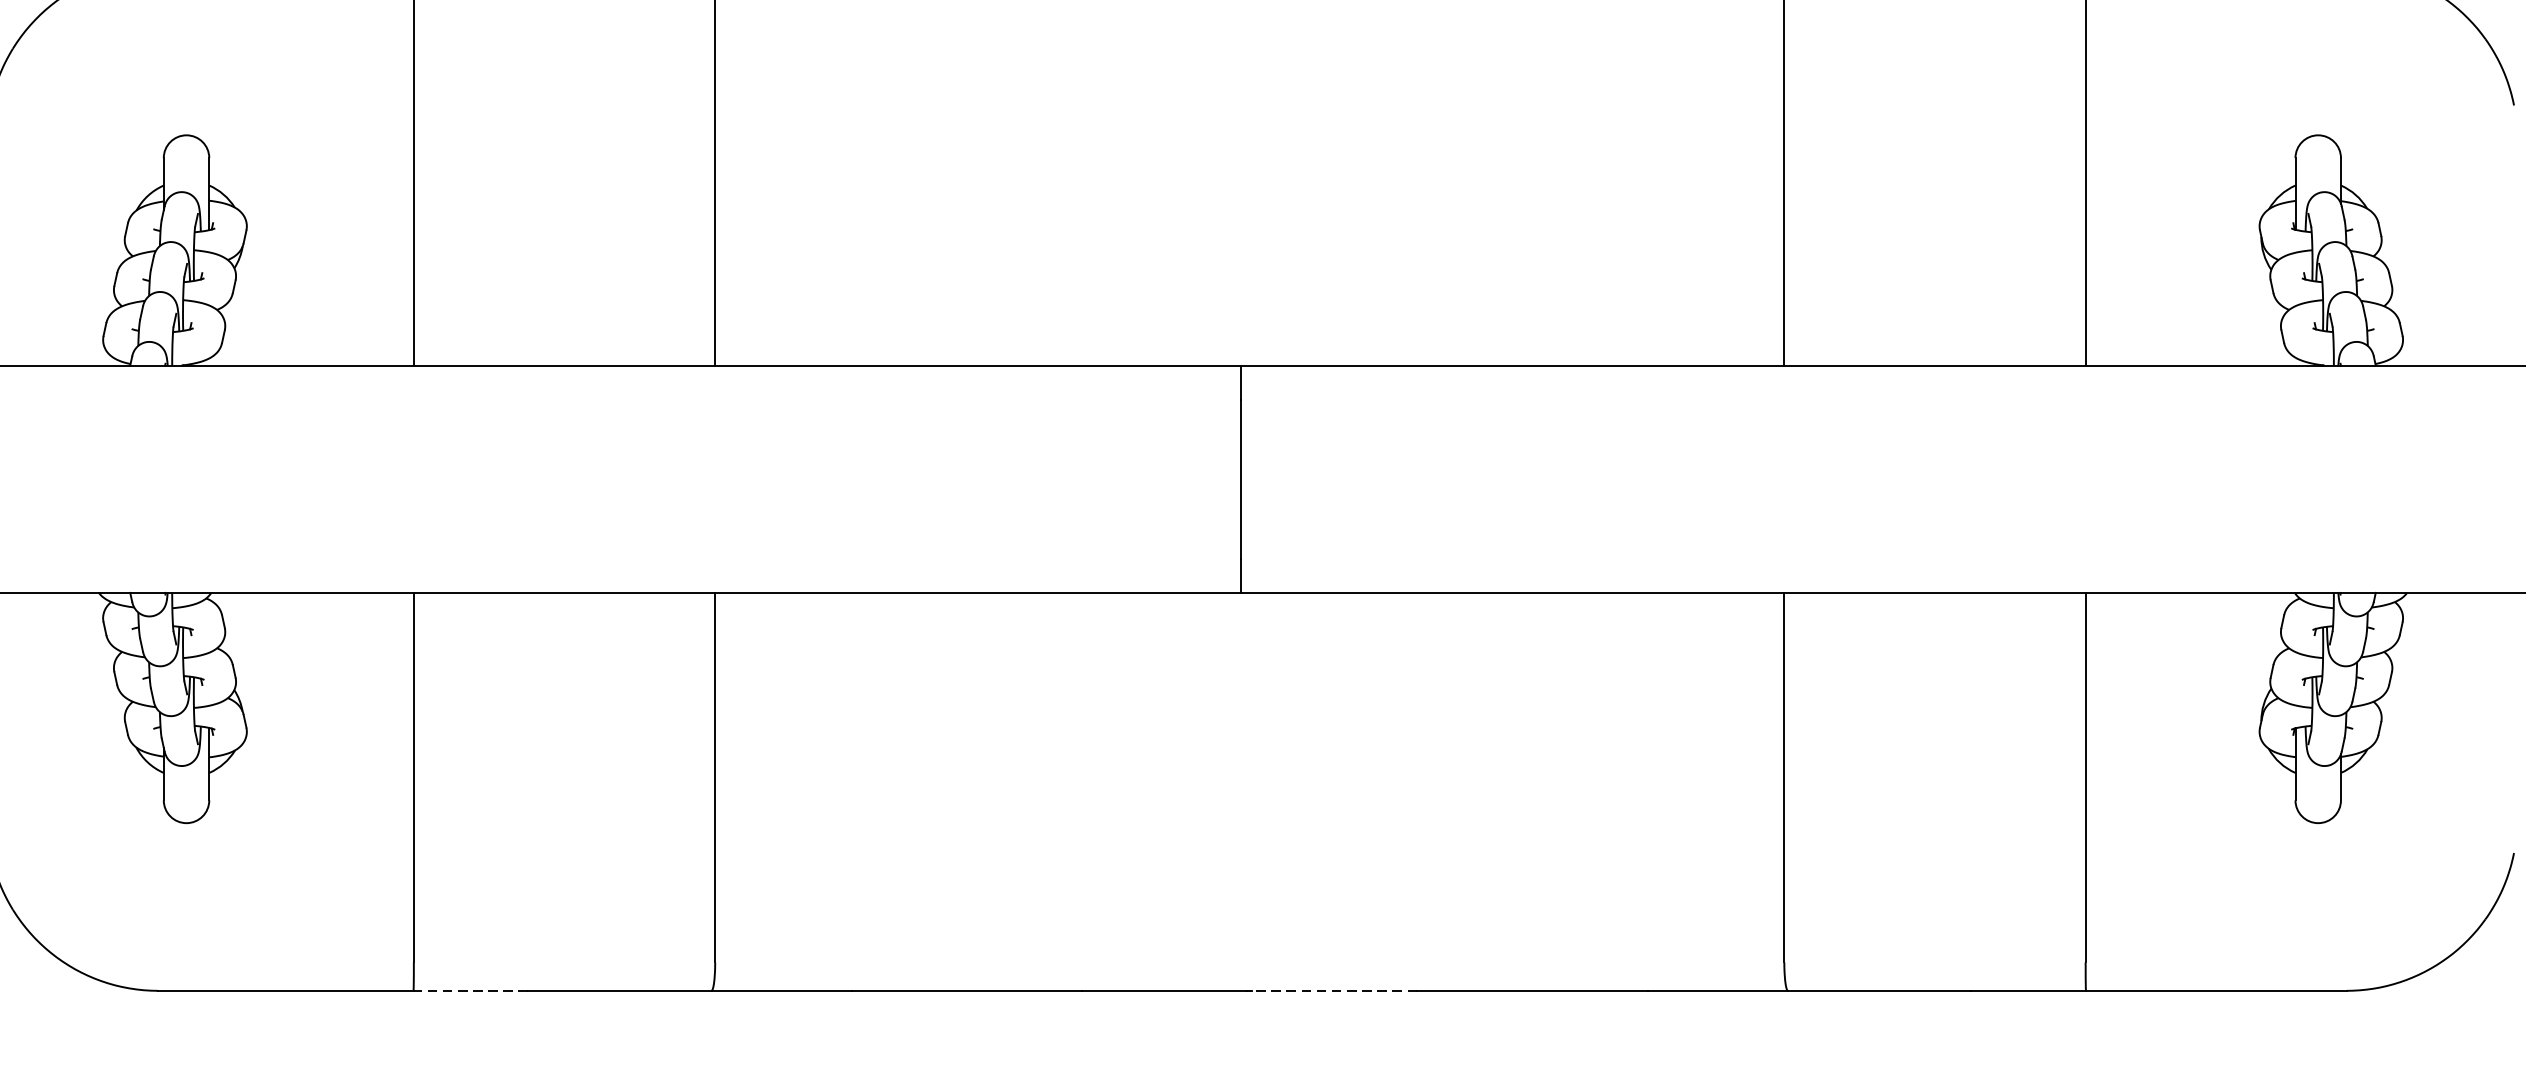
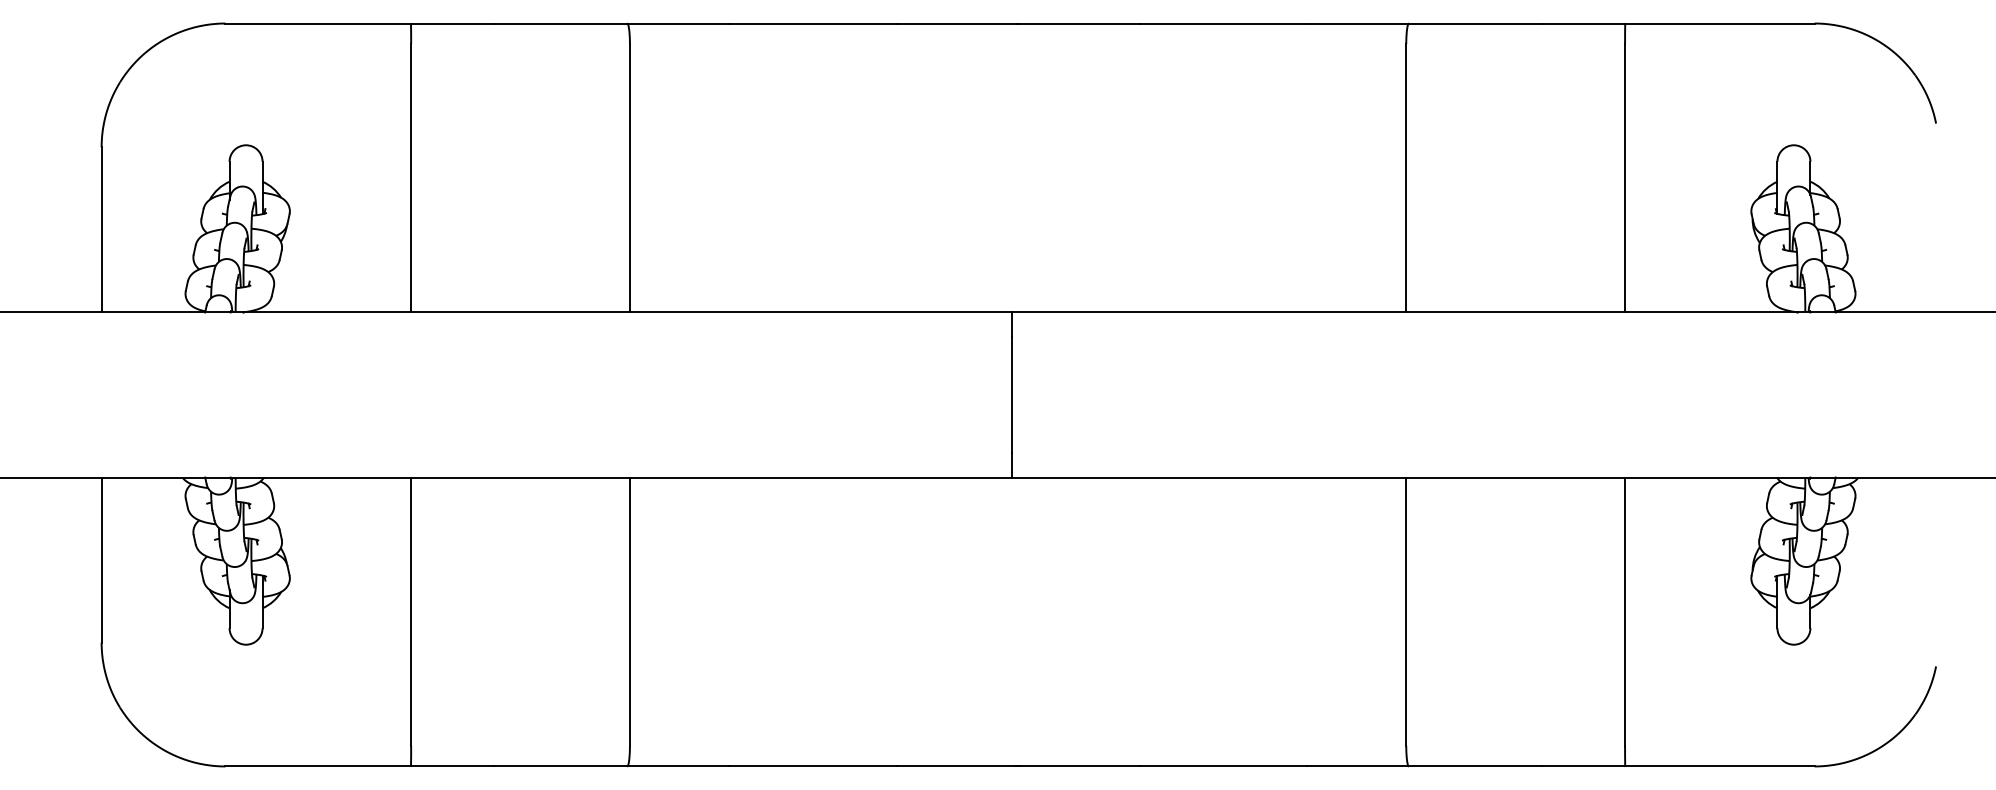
line: (470, 990) -> (452, 766), dashed -> solid
line: (1334, 990) -> (1079, 766), dashed -> solid

